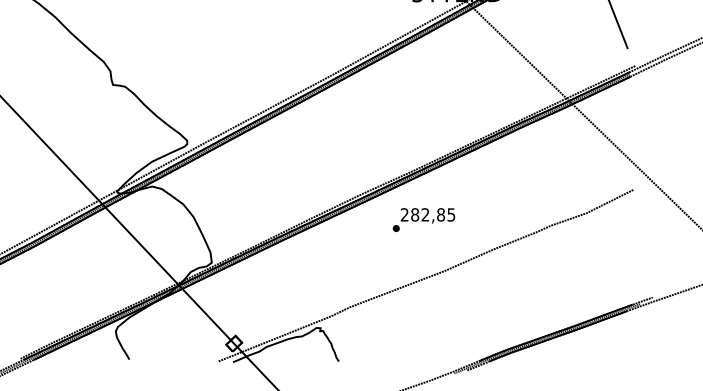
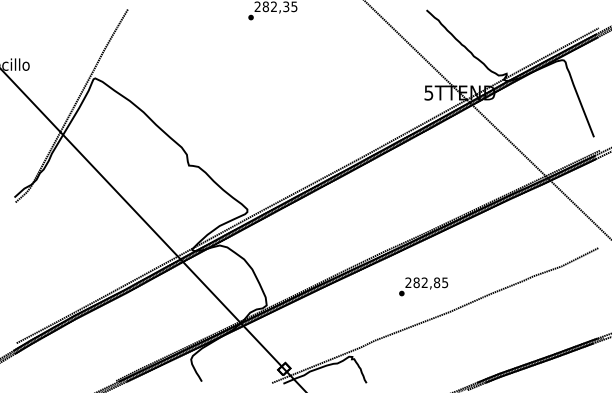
text: (423, 219) -> (423, 286), moved

